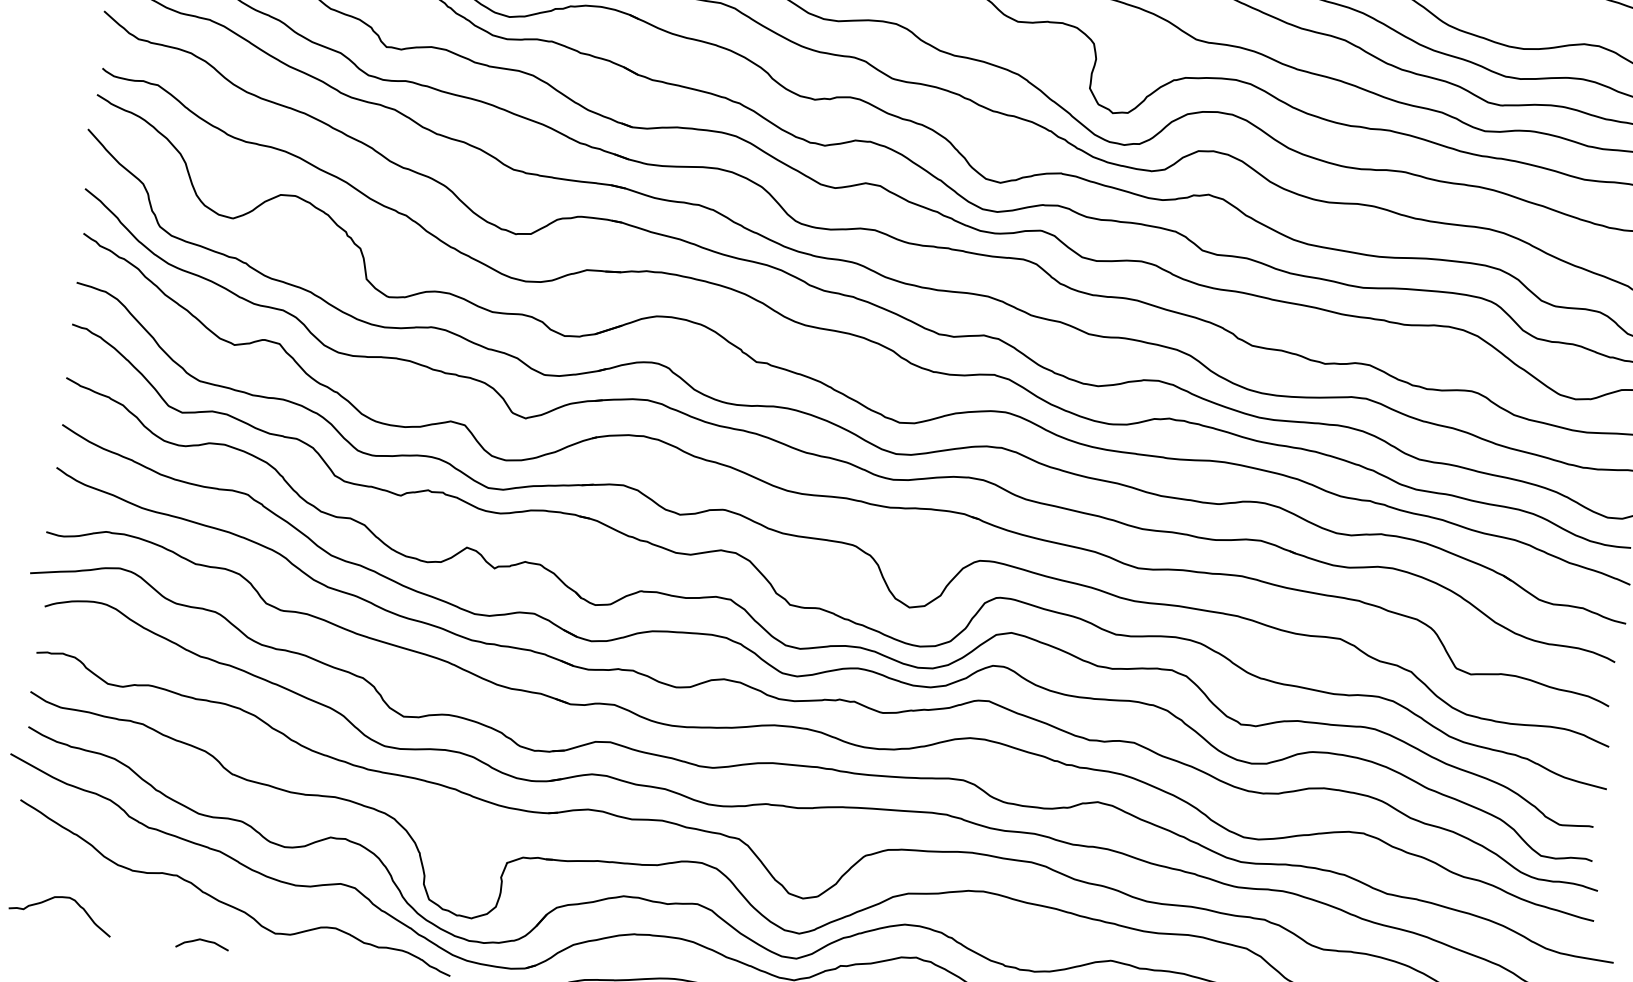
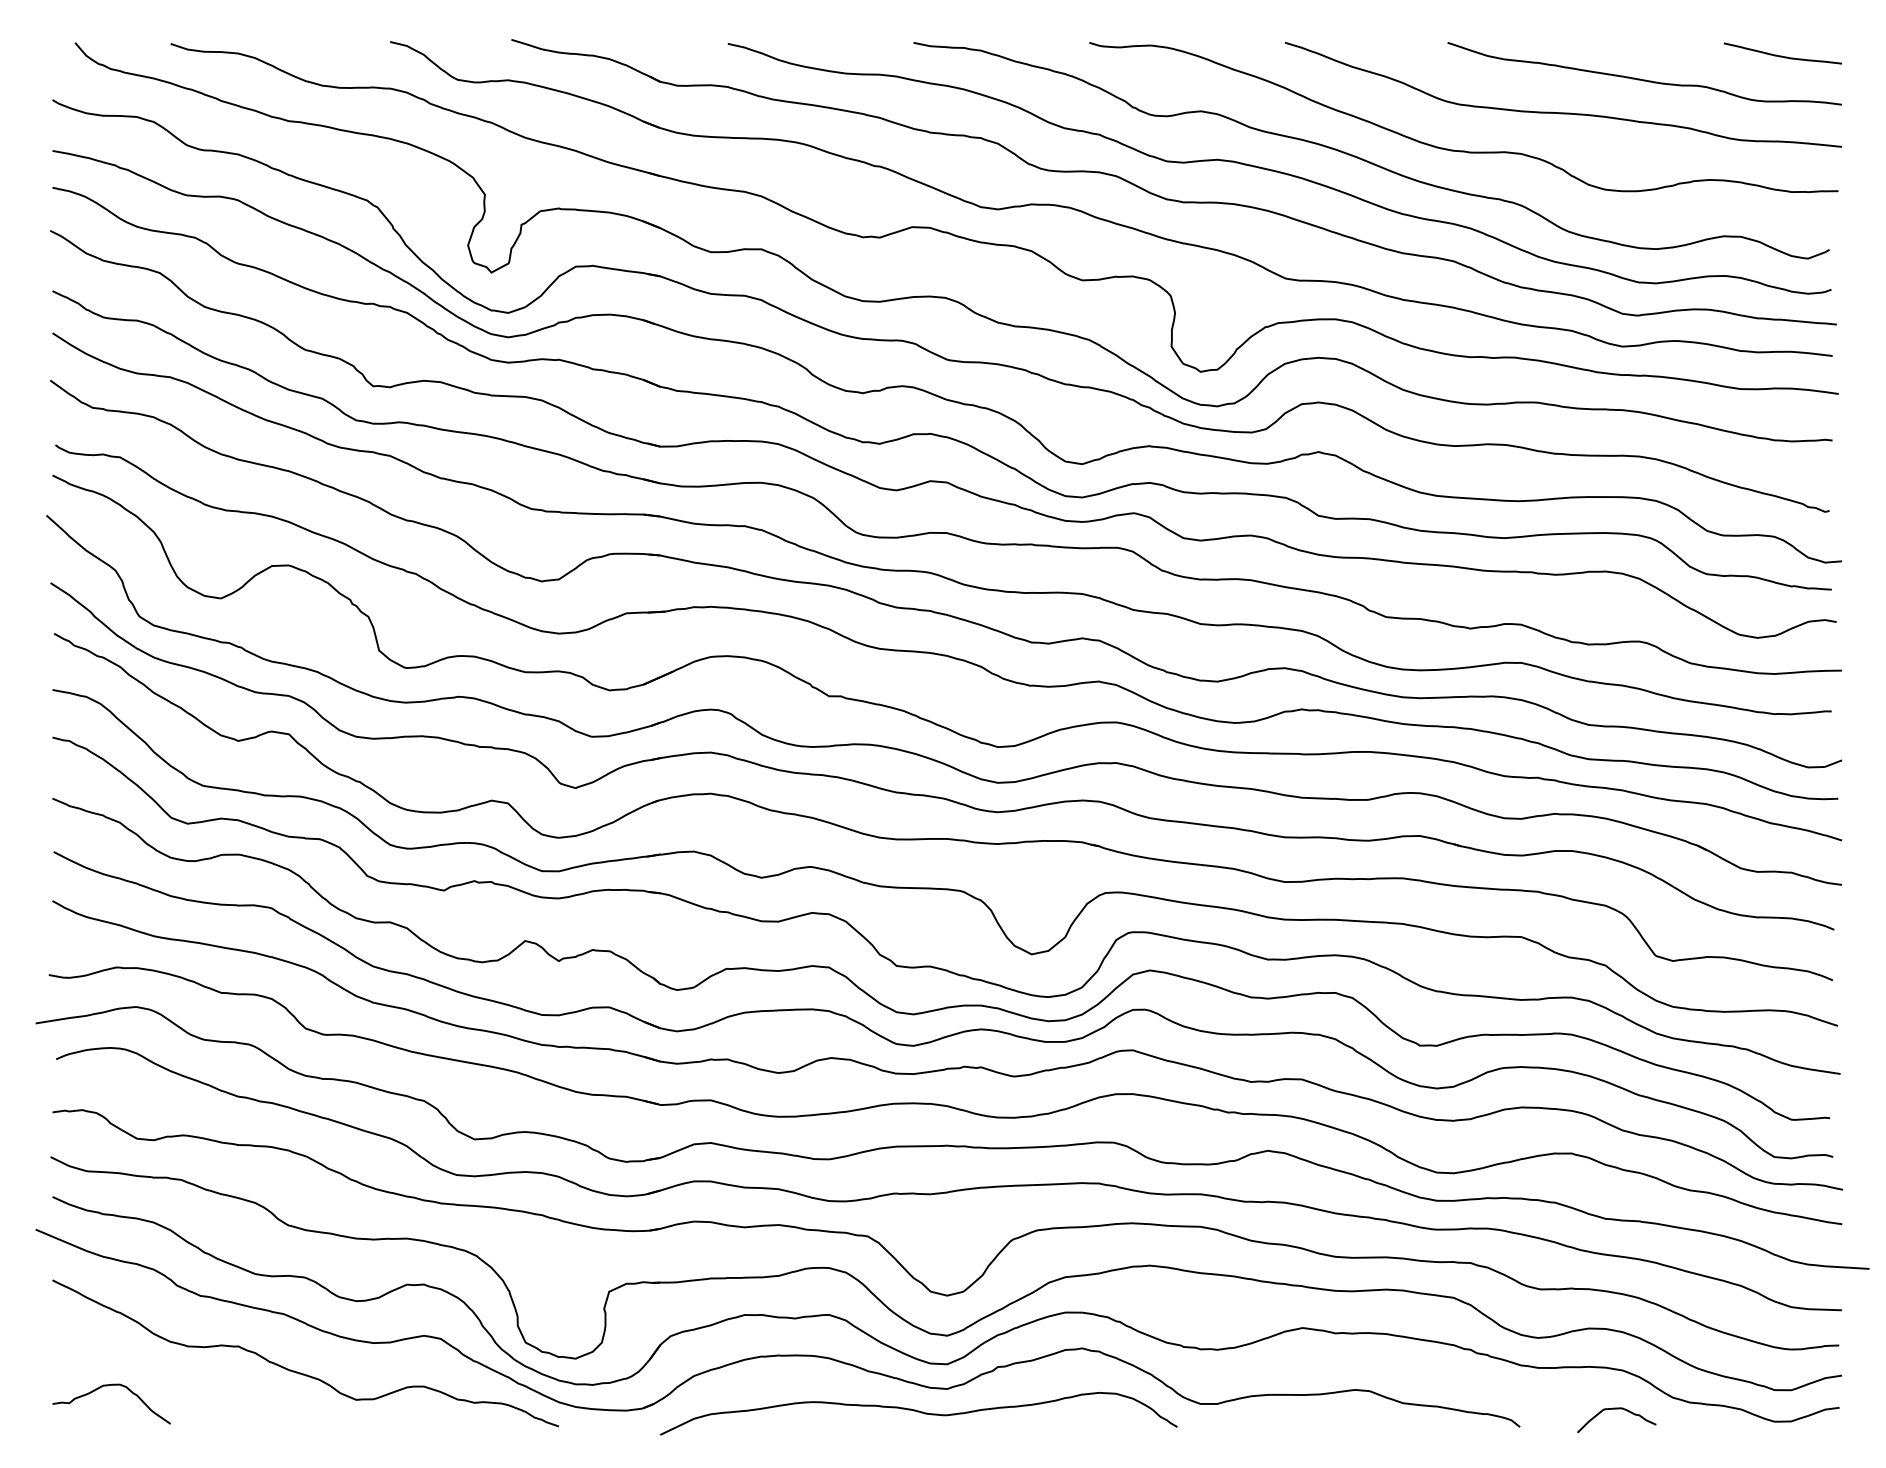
curve: (203, 941) -> (276, 1417), removed

